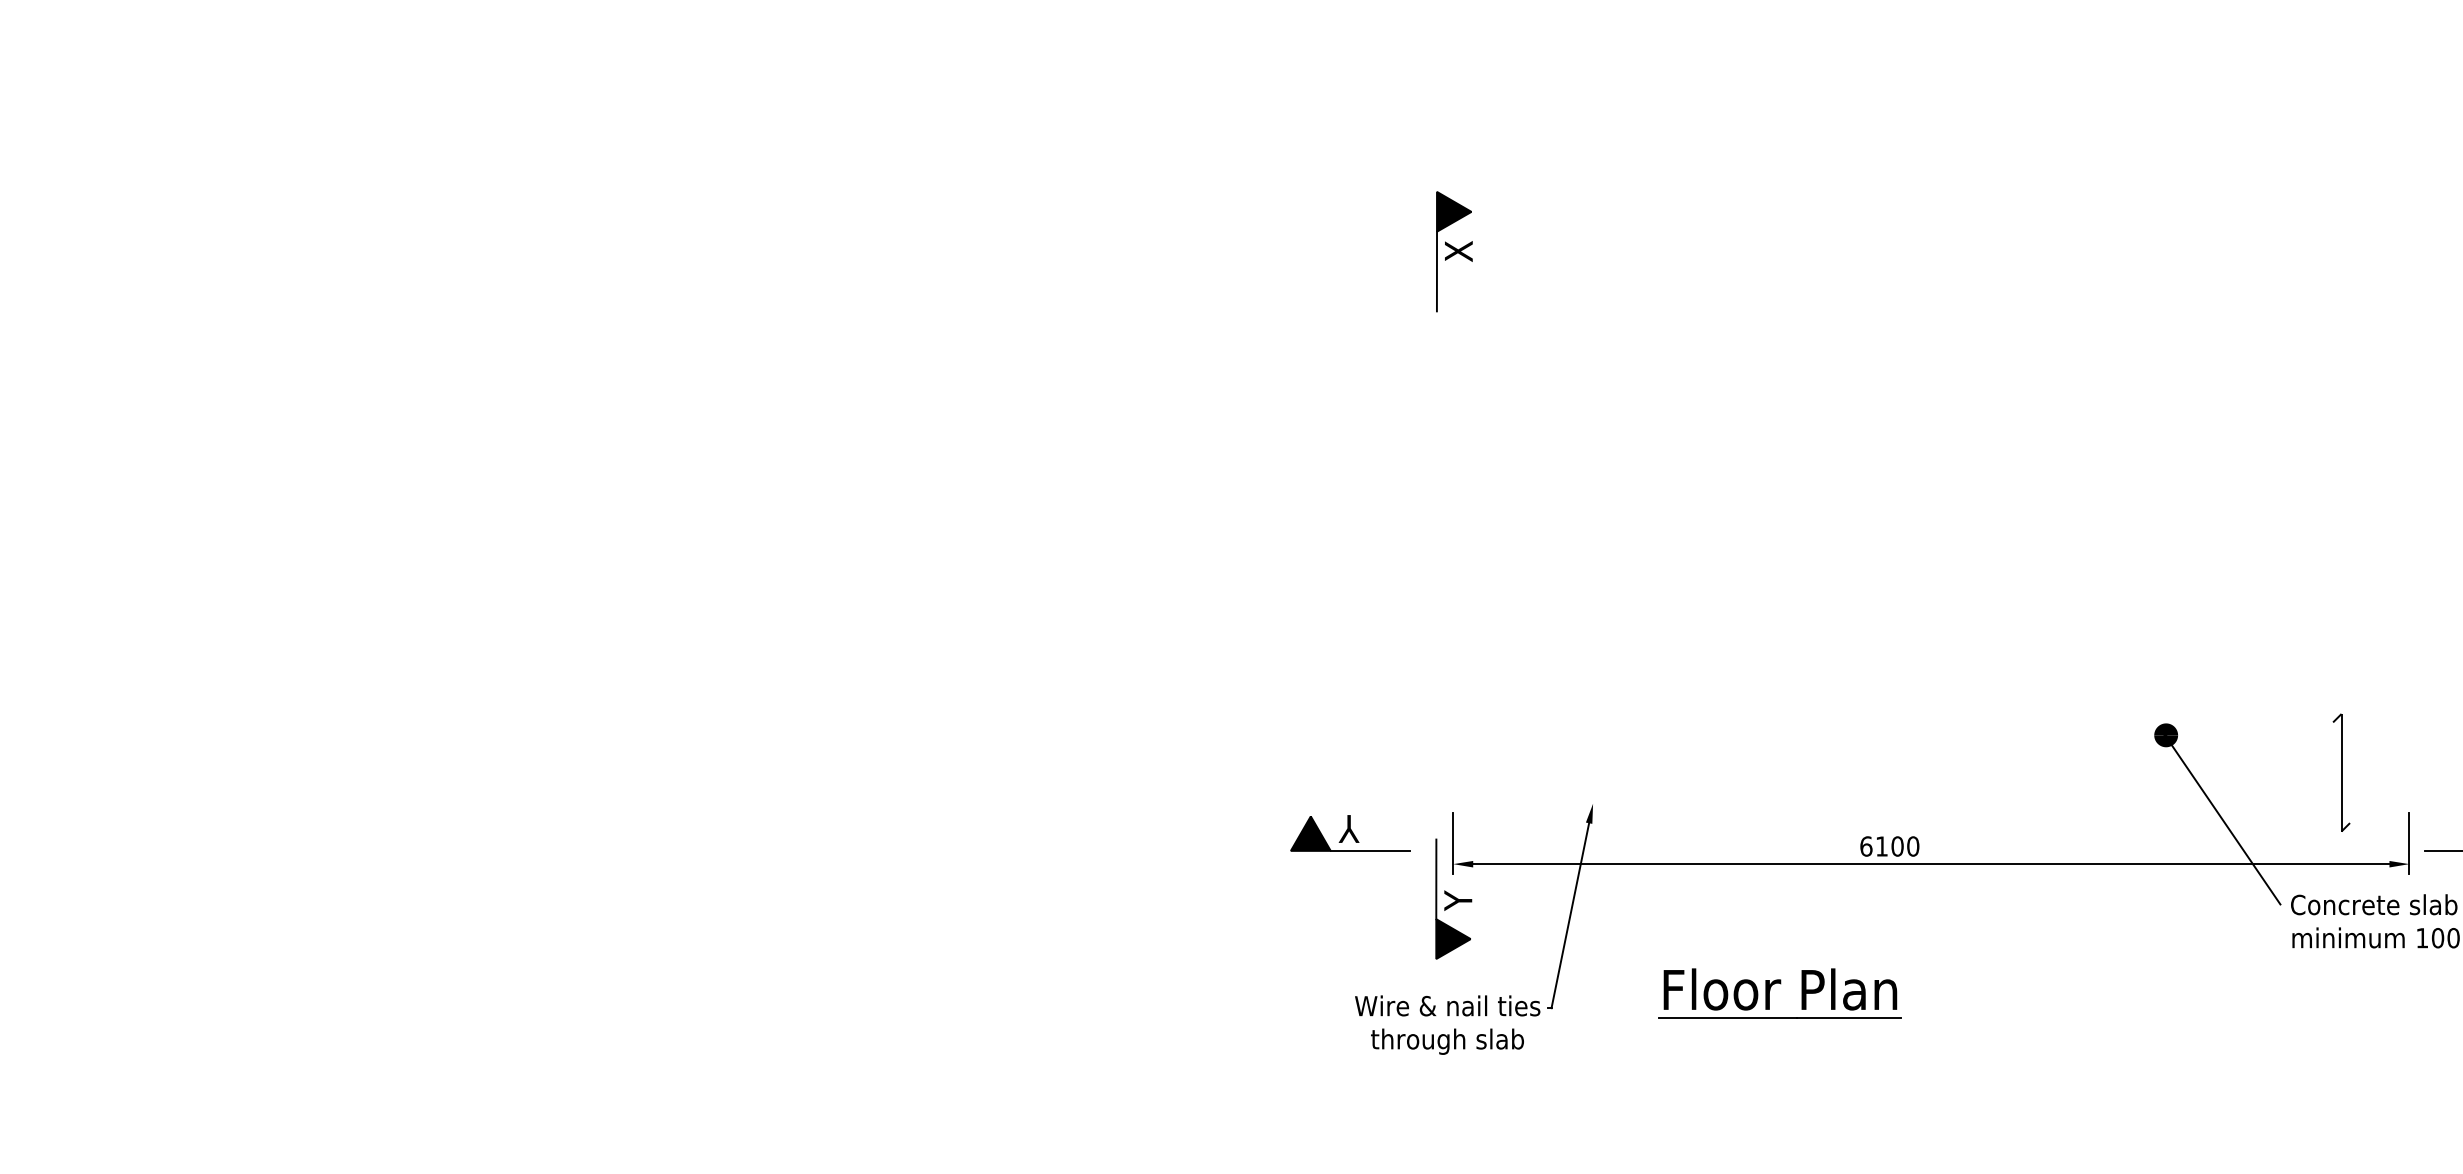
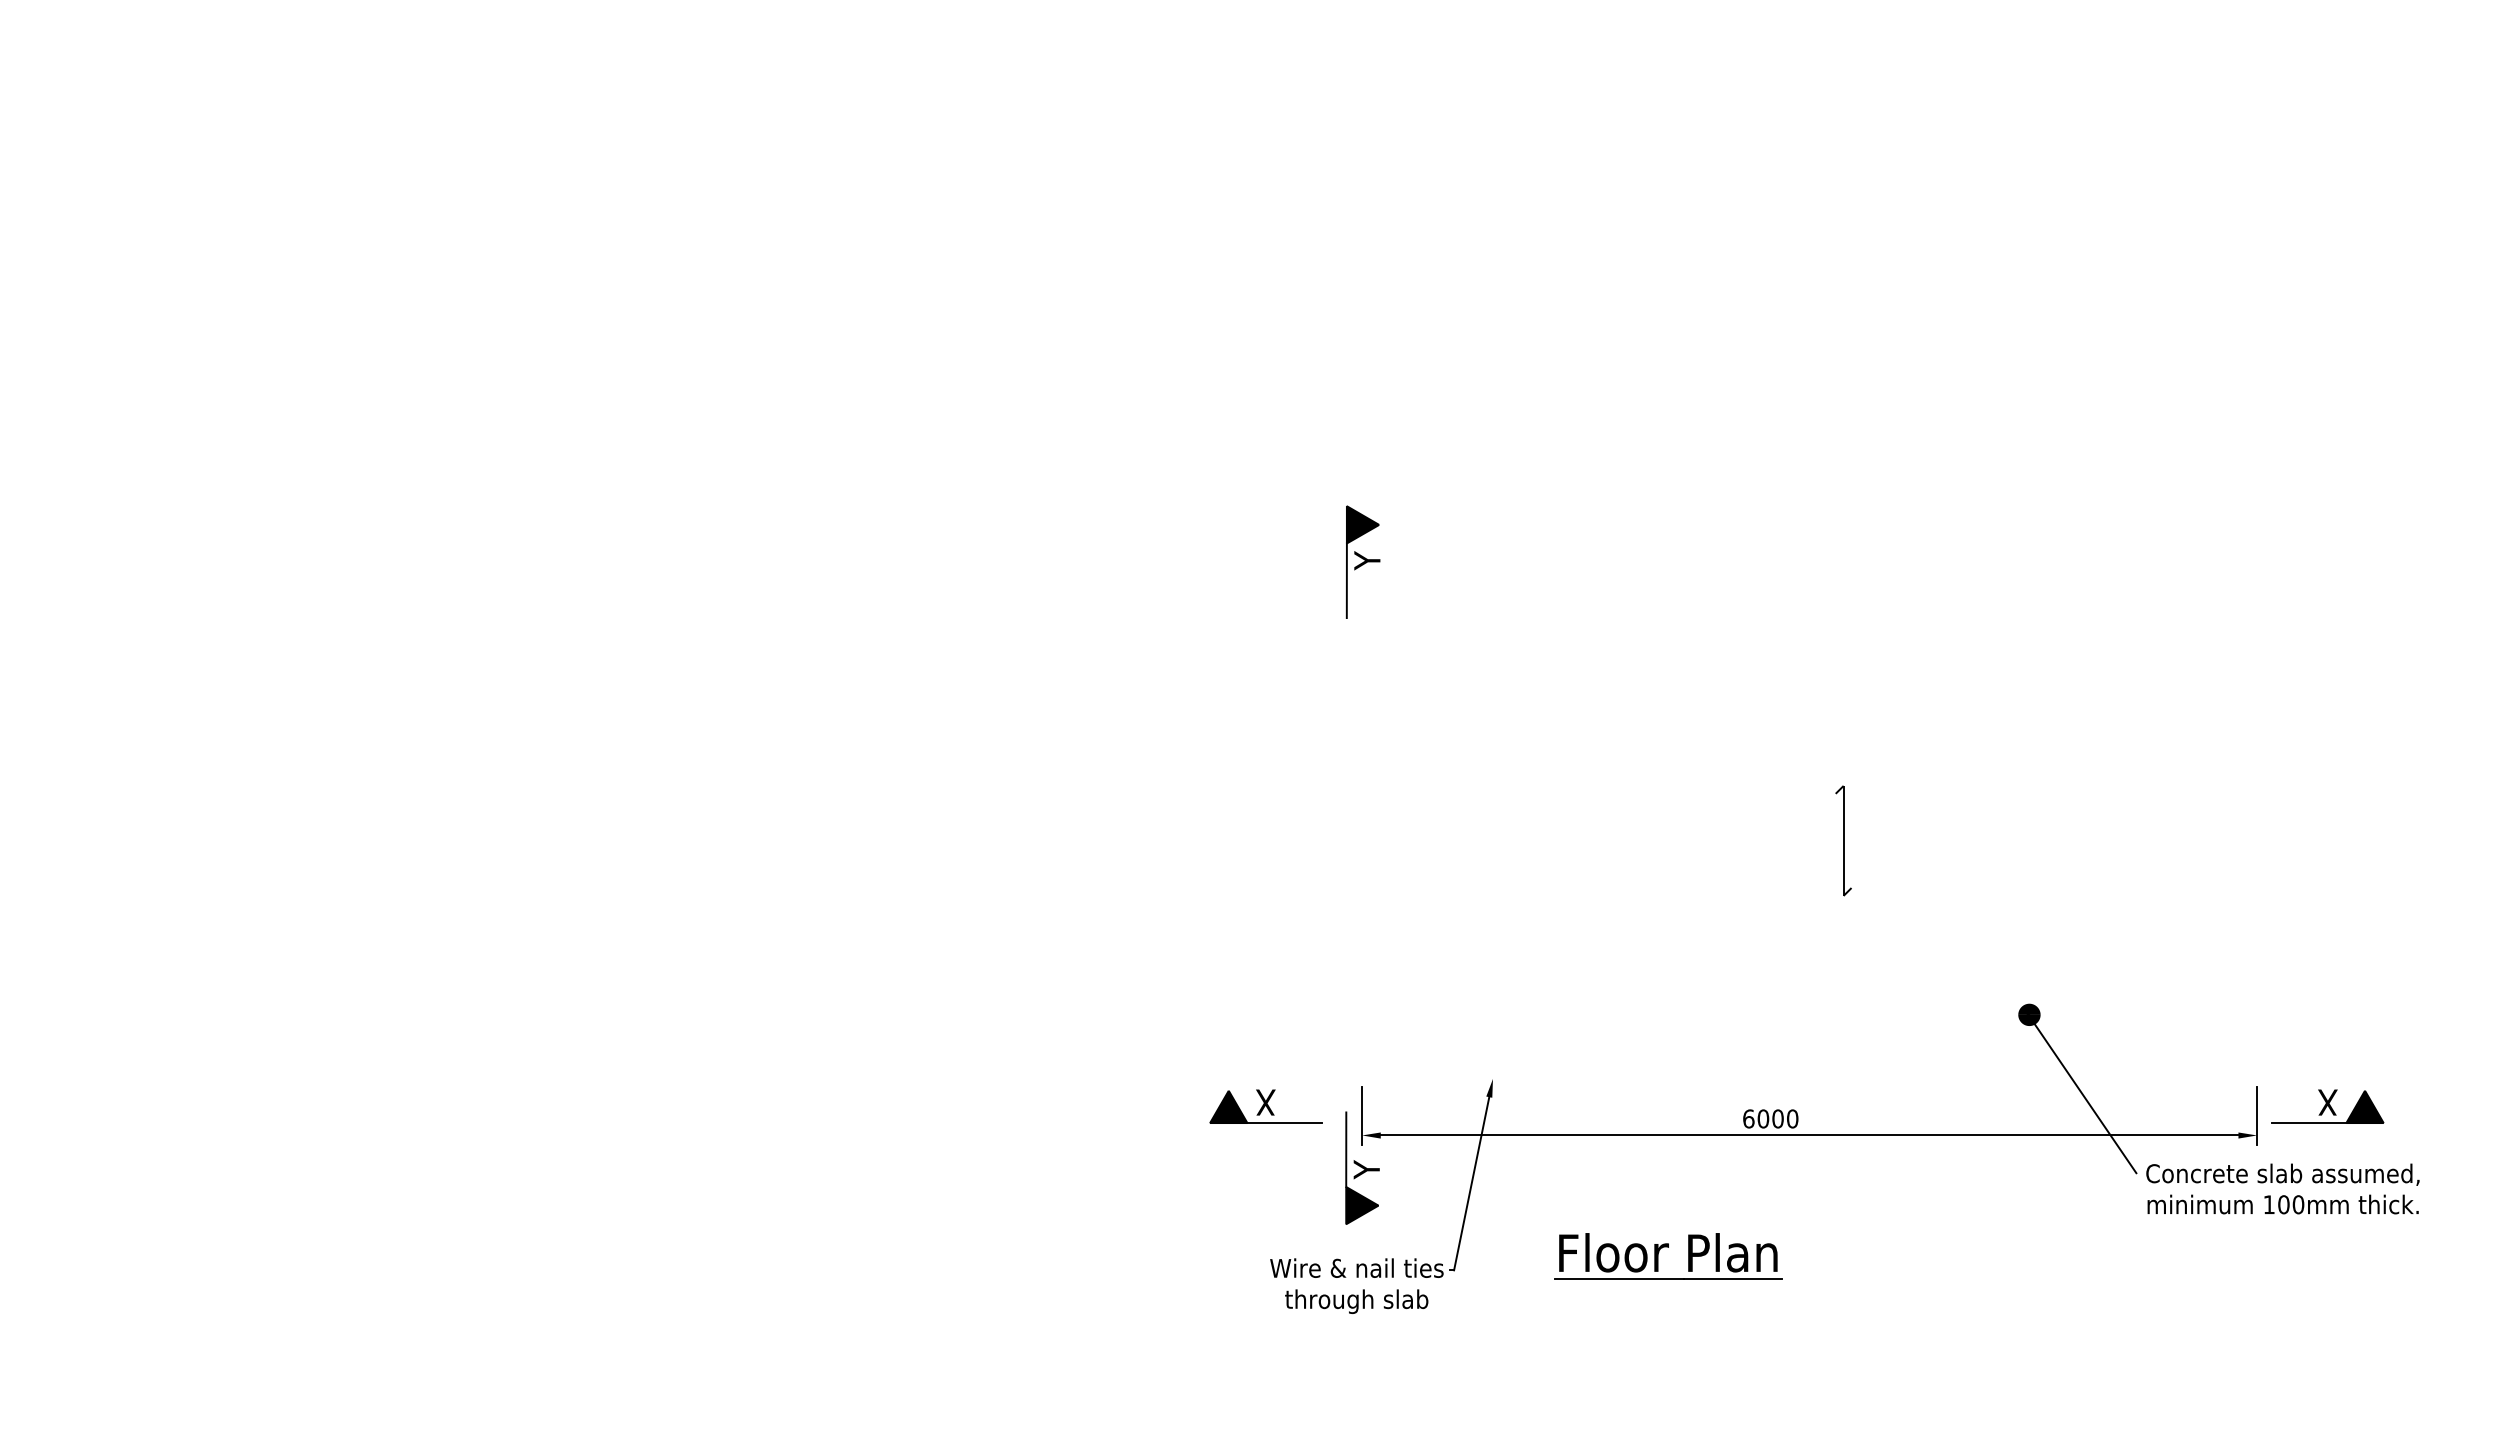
text: (1459, 250) -> (1367, 561), X -> Y
part: (2341, 772) -> (1843, 840), moved
text: (1350, 828) -> (1265, 1102), Y -> X
text: (1882, 846) -> (1763, 1118), 6100 -> 6000

